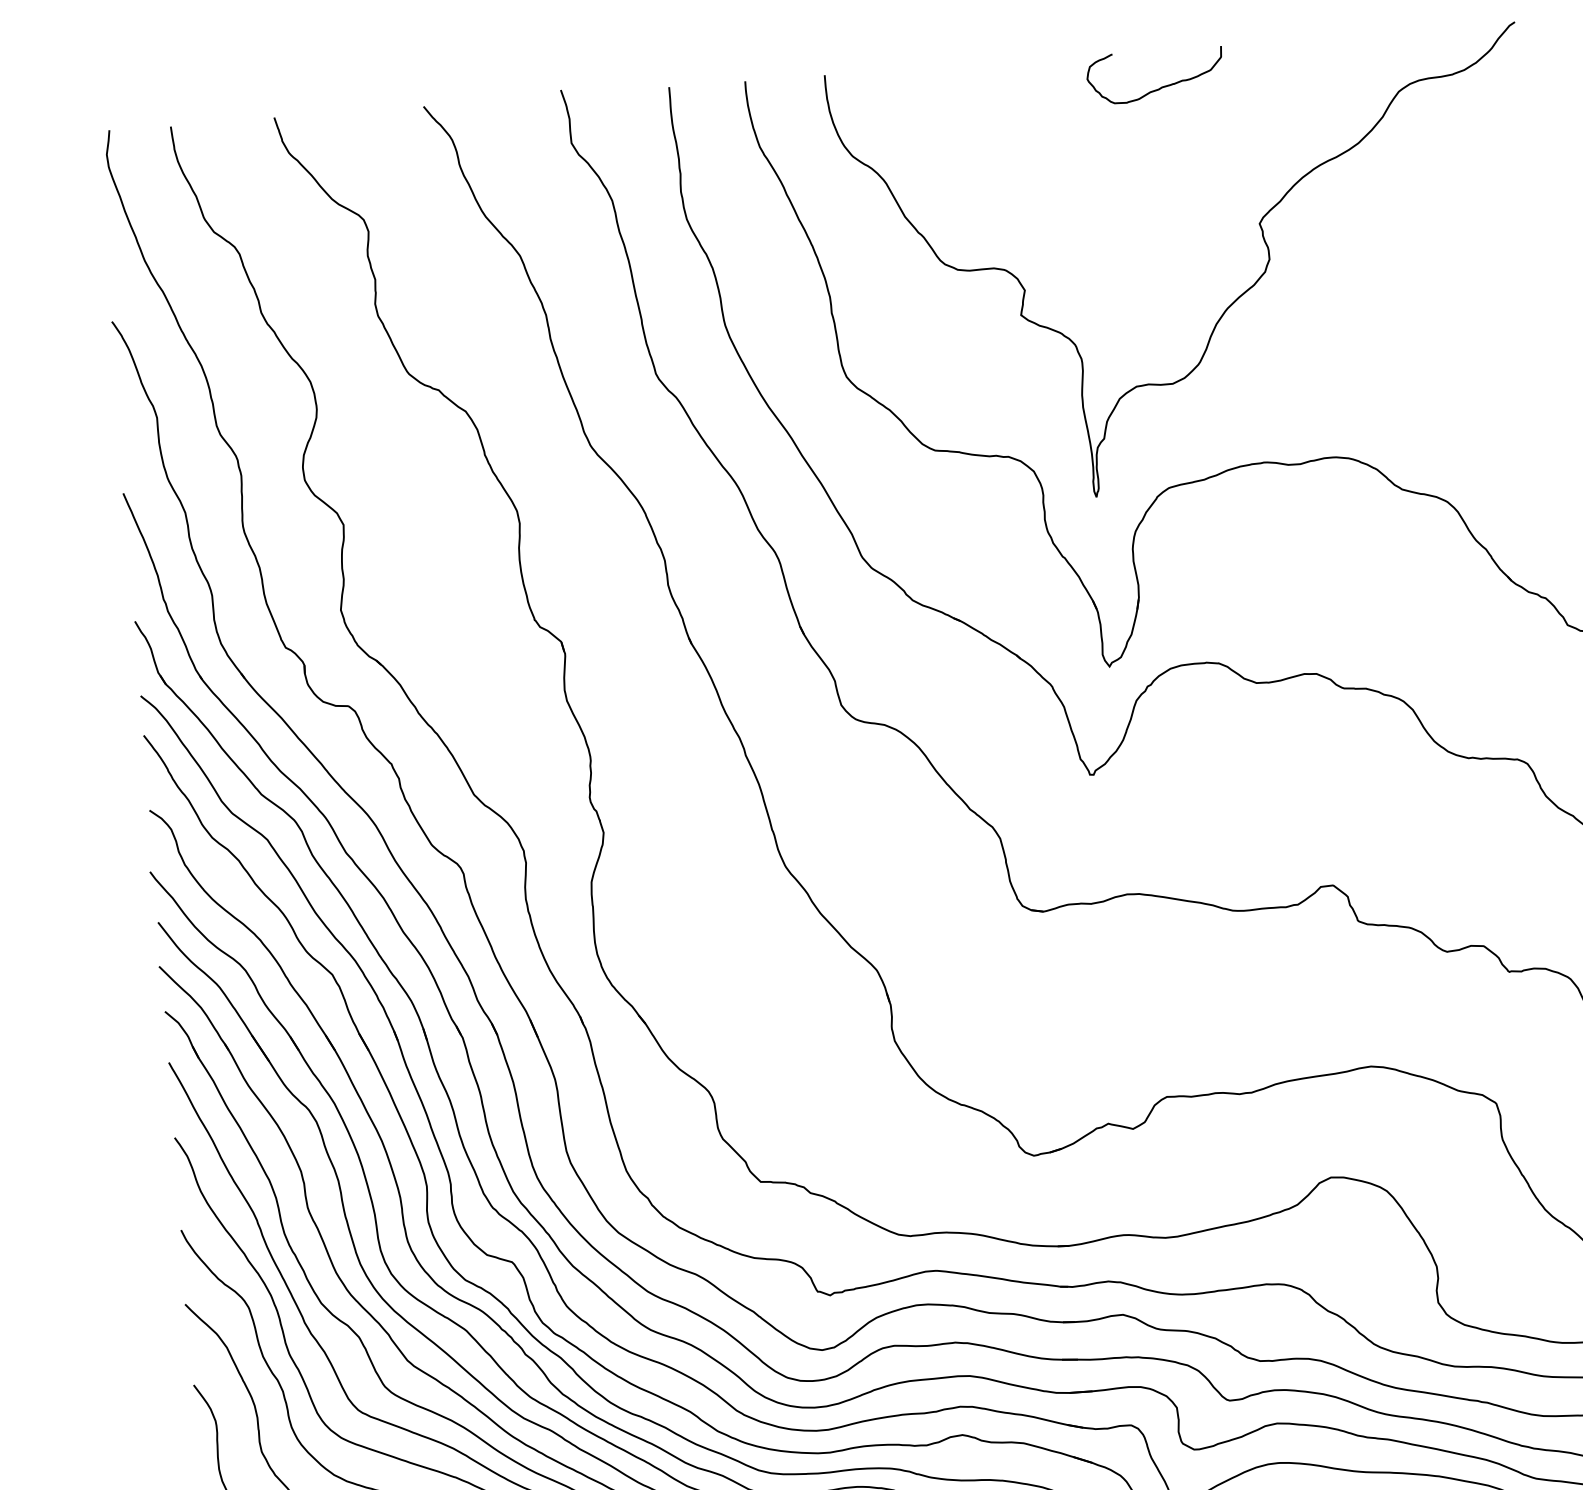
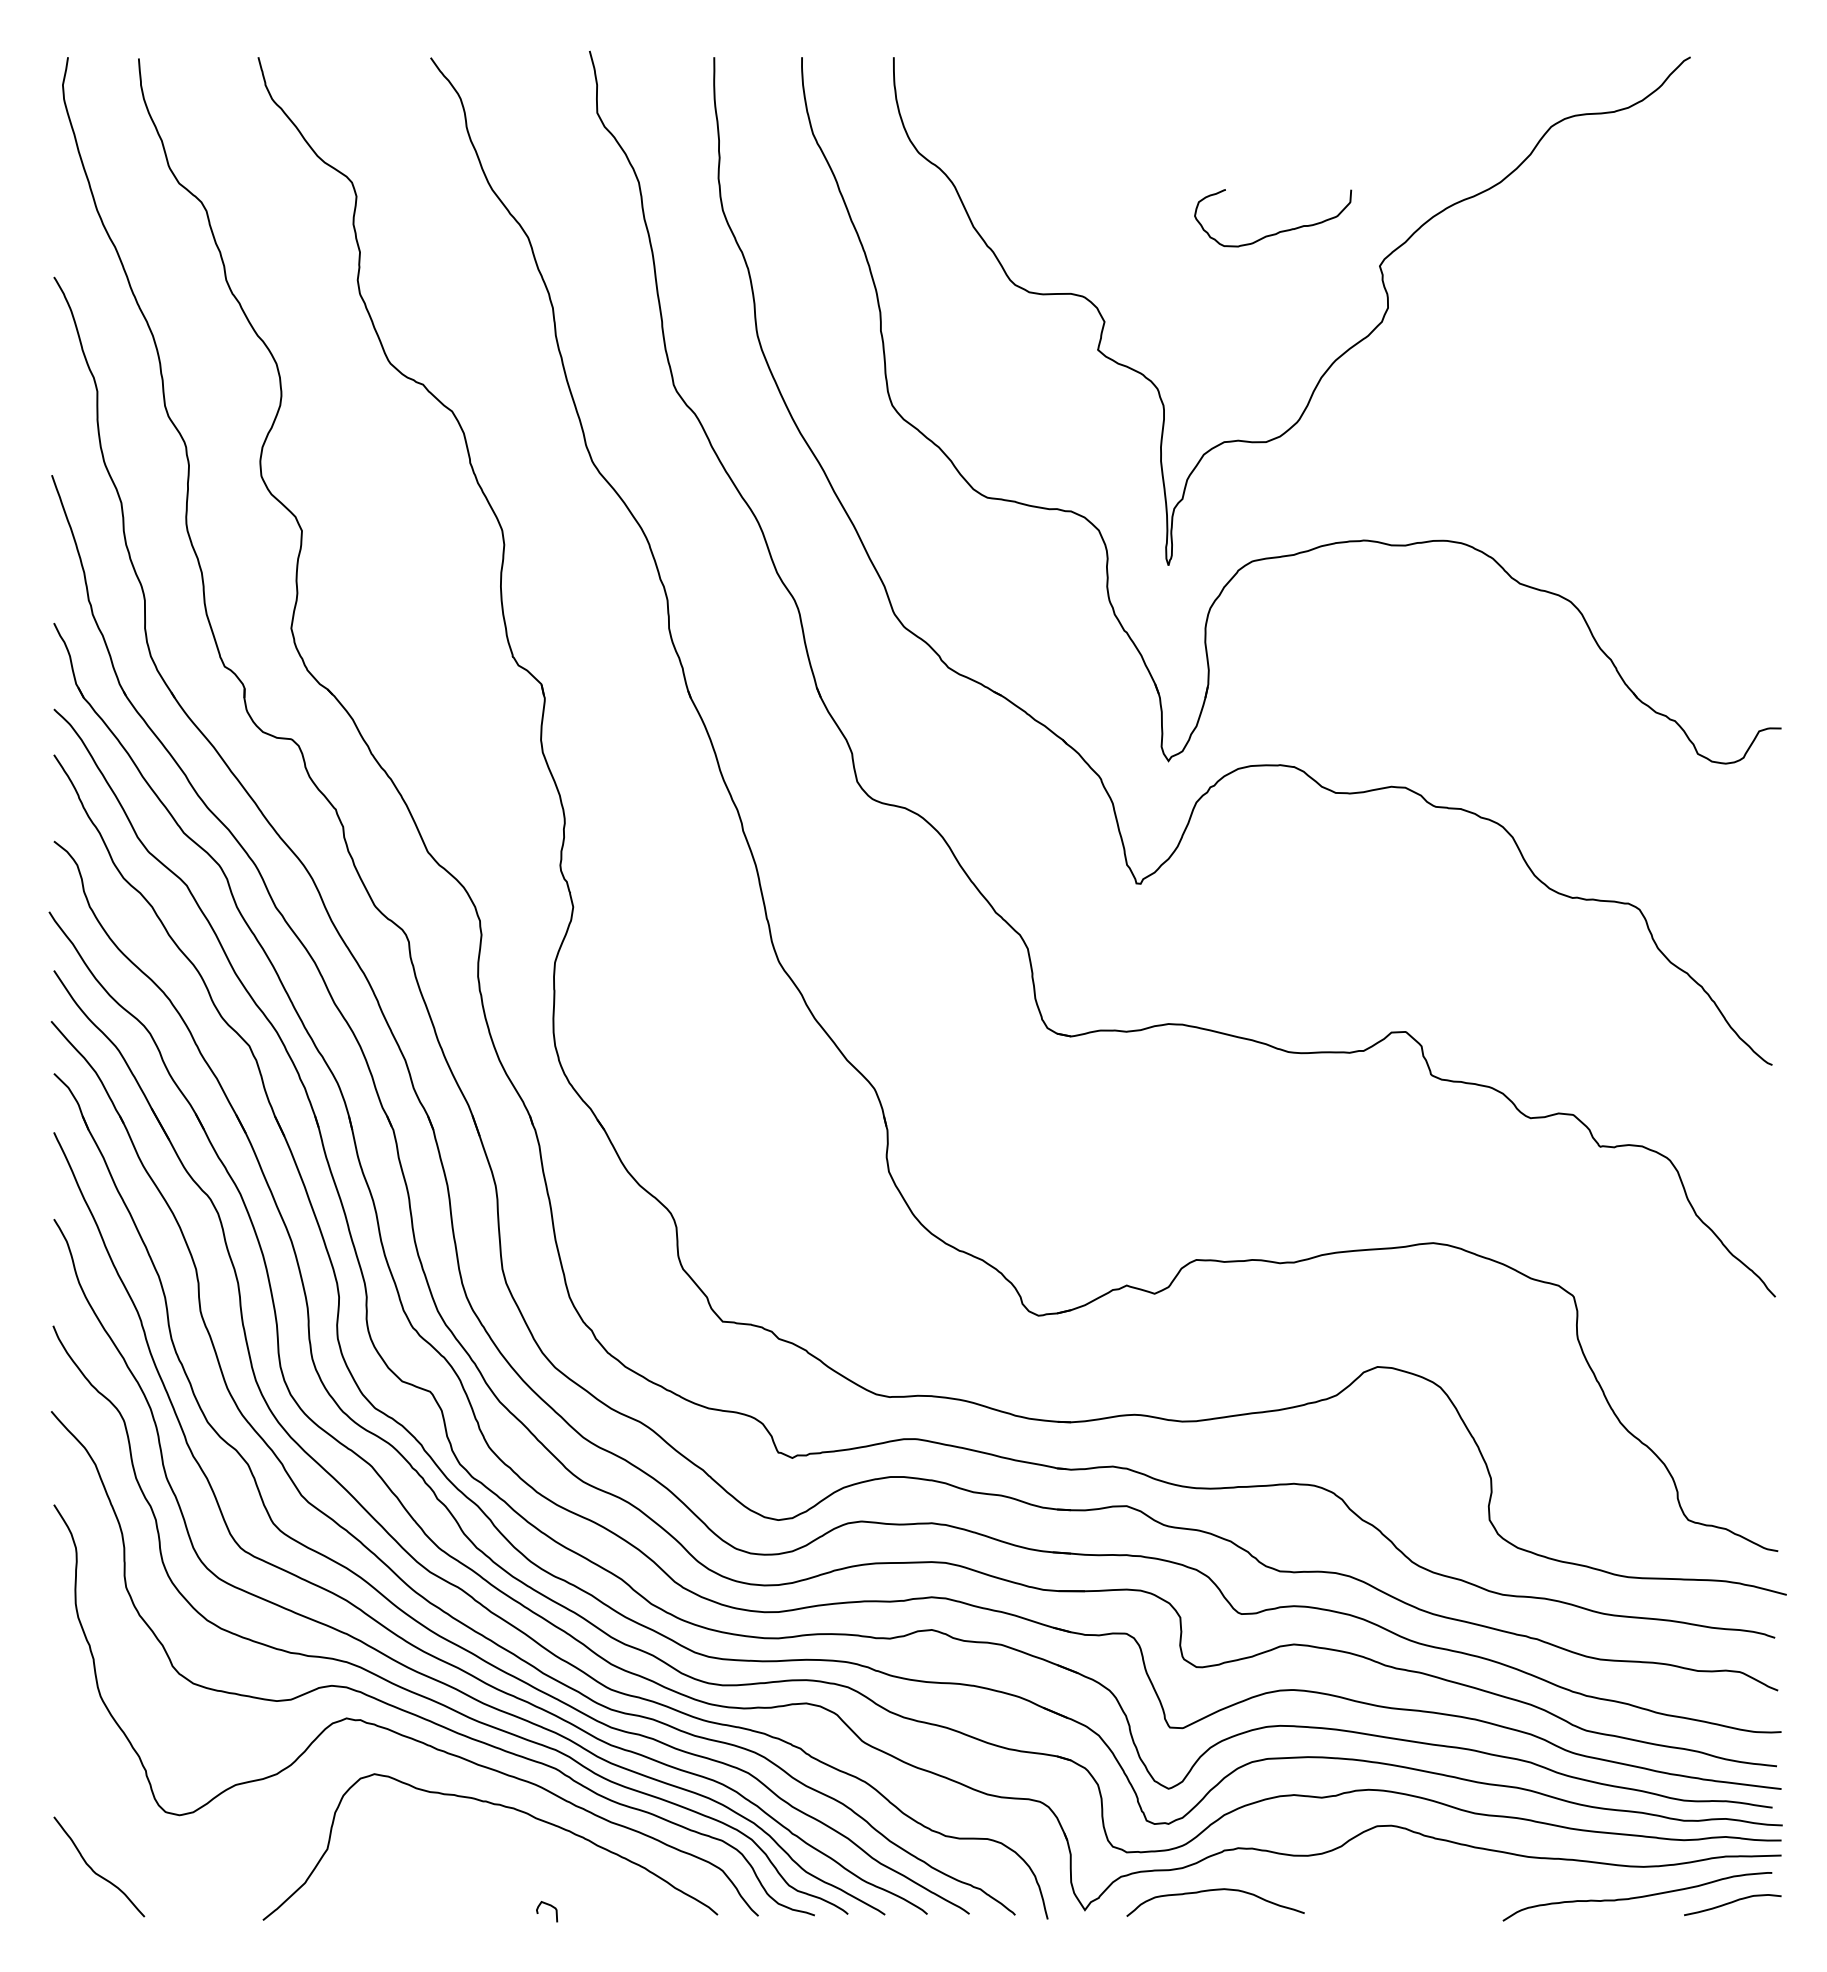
curve: (1160, 87) -> (1278, 231), moved

